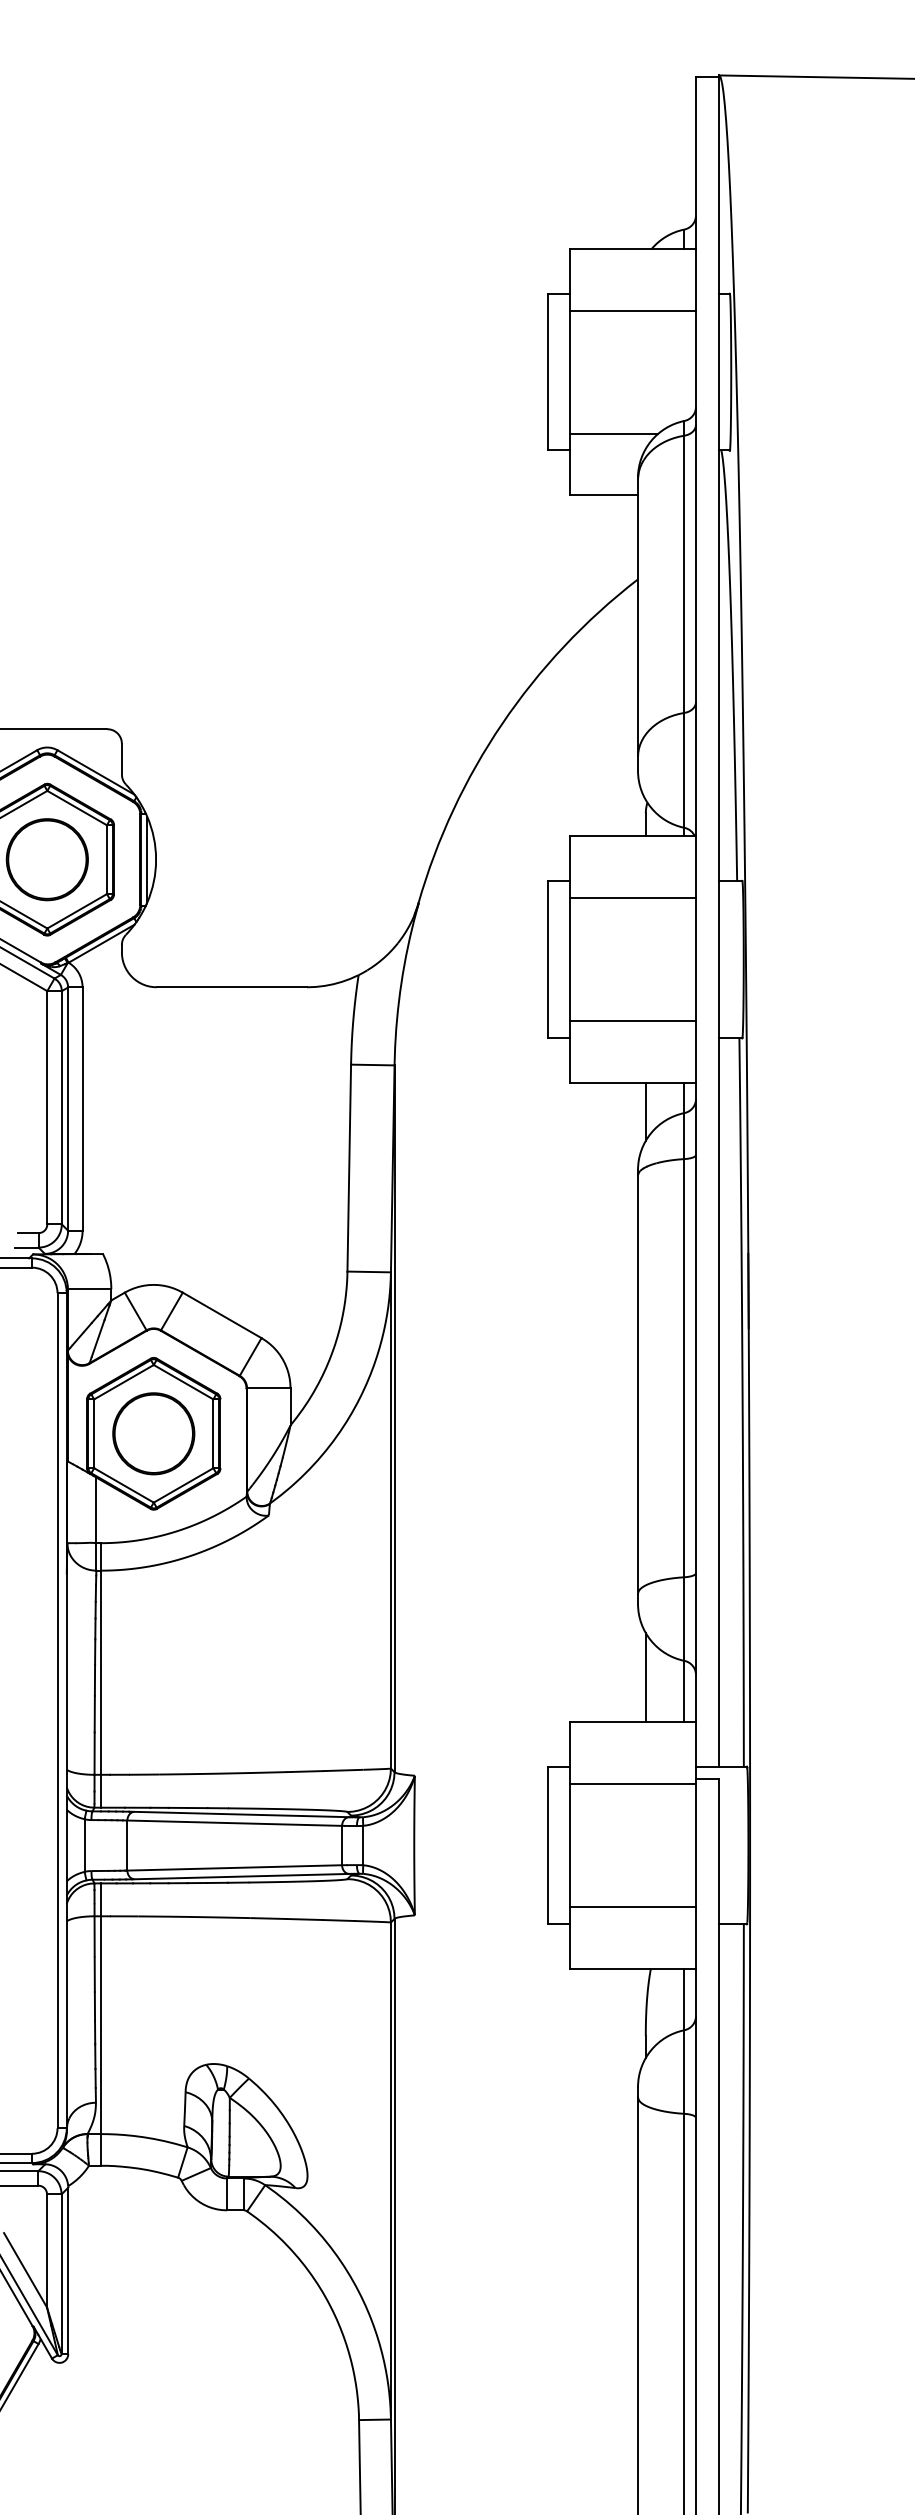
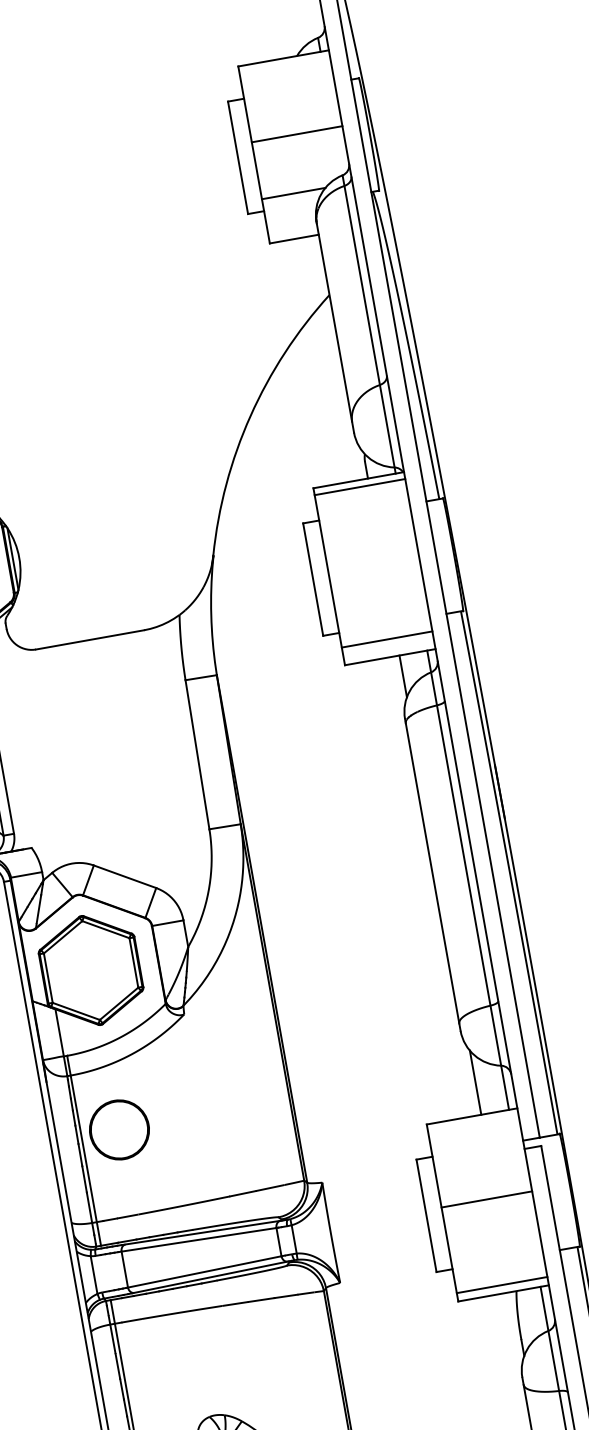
line: (632, 310) -> (296, 134), moved
line: (632, 897) -> (359, 486), moved
line: (632, 1021) -> (386, 639), moved
part: (153, 1433) -> (119, 1129), moved
line: (632, 1783) -> (486, 1199), moved
line: (632, 1907) -> (501, 1285), moved

